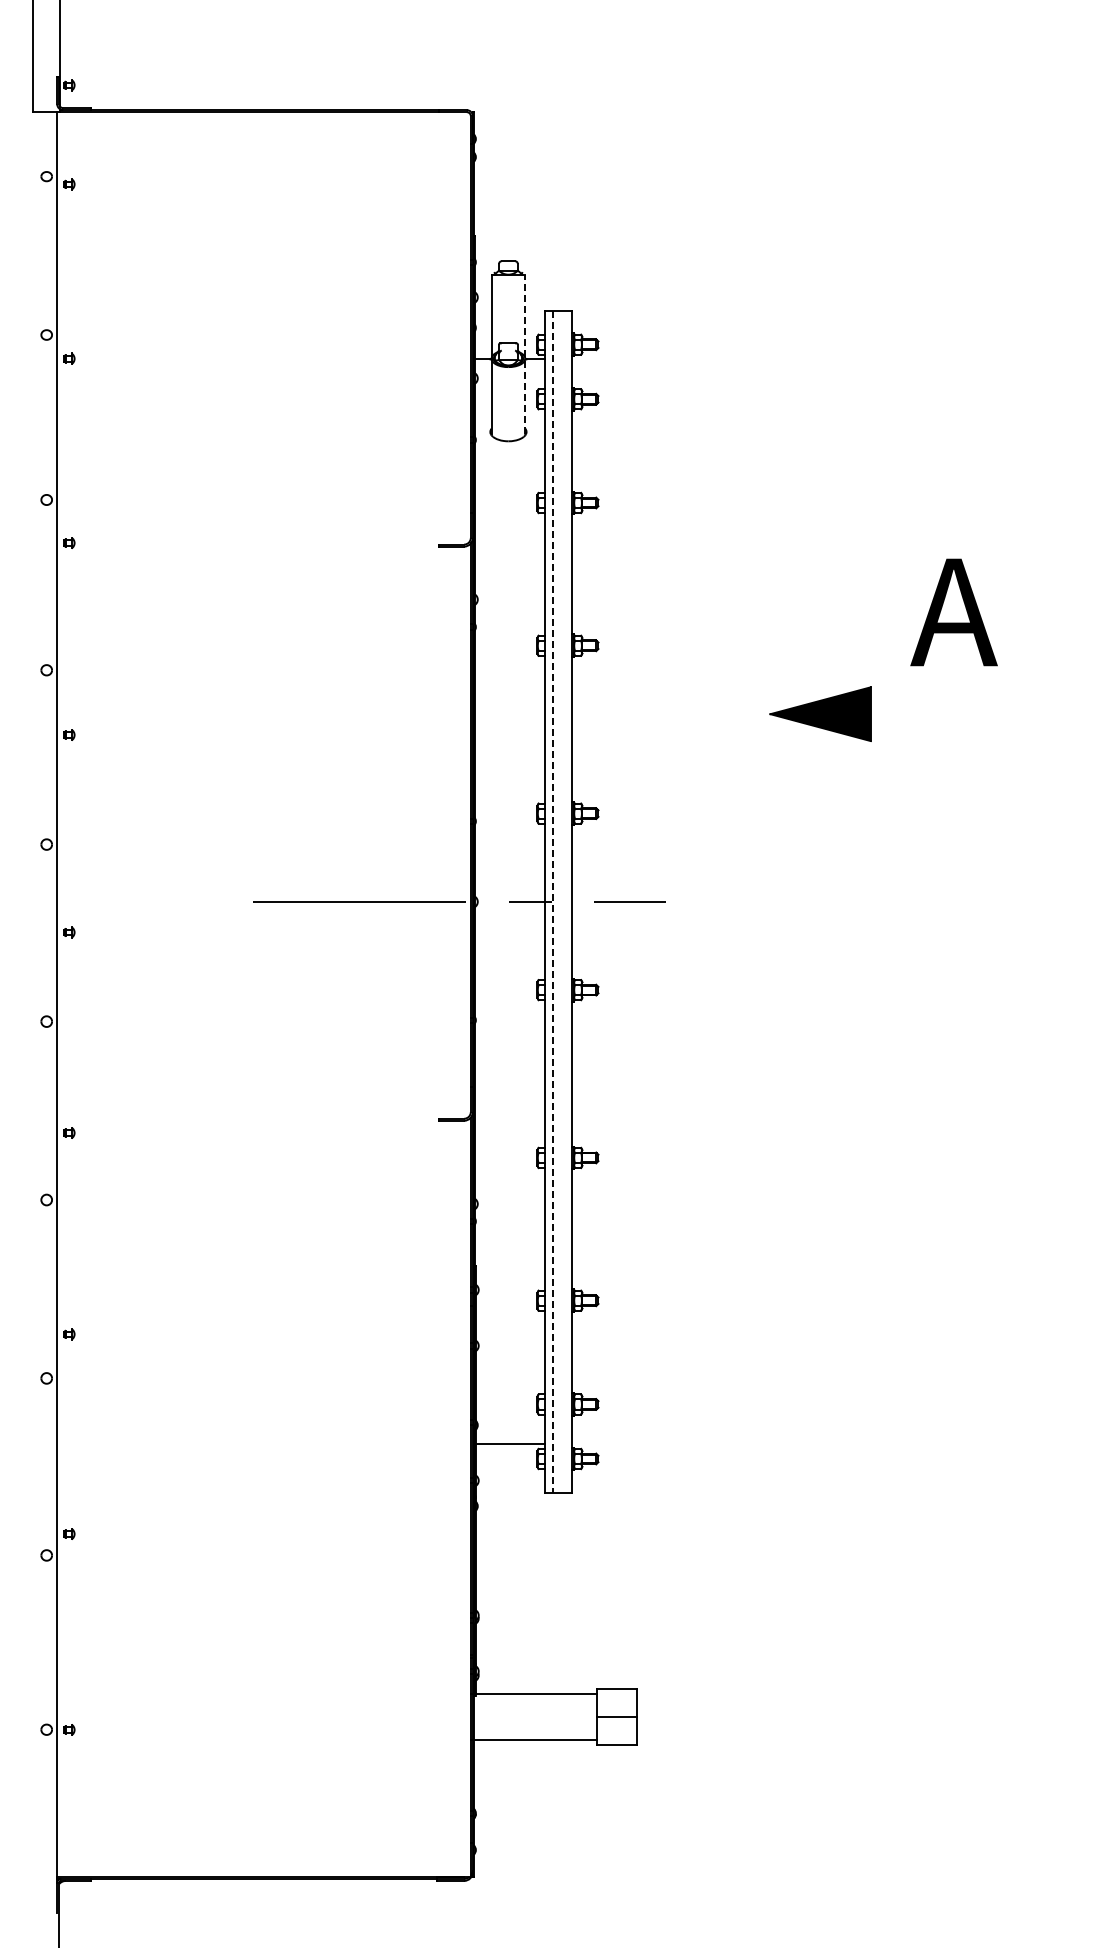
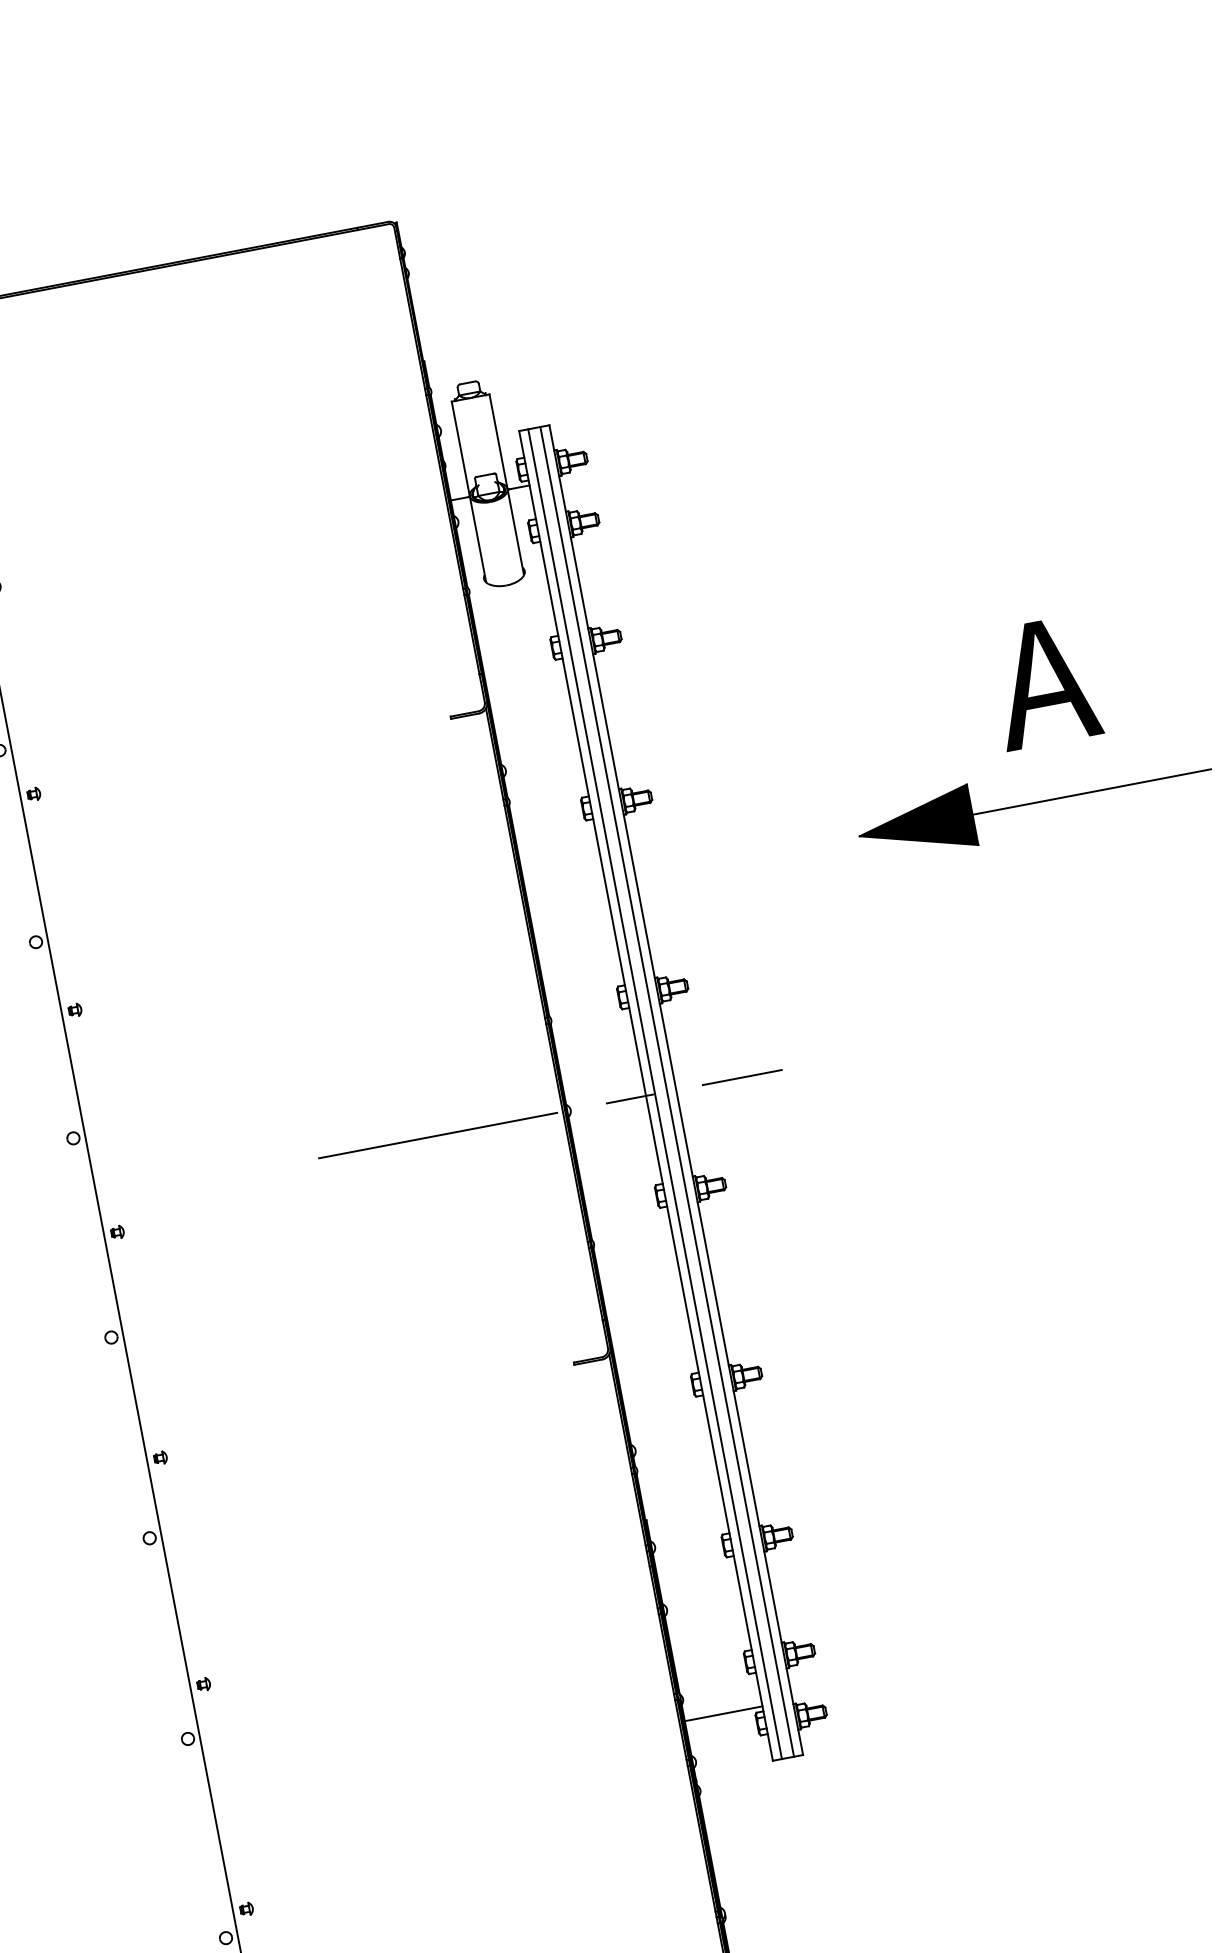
line: (525, 354) -> (506, 484), dashed -> solid
line: (961, 714) -> (1074, 795), added
line: (552, 901) -> (654, 1093), dashed -> solid
line: (563, 901) -> (667, 1091), added

